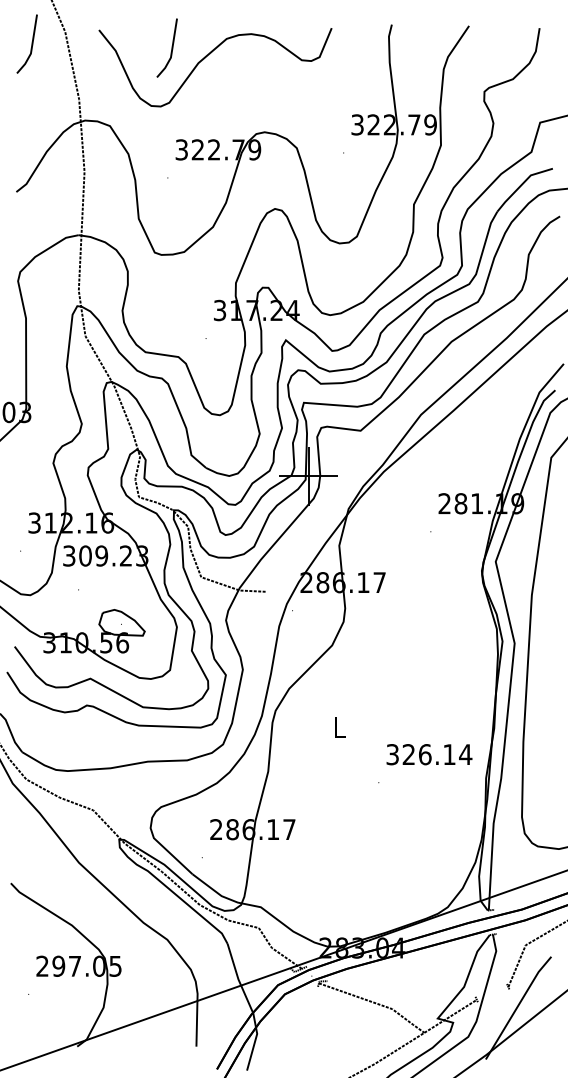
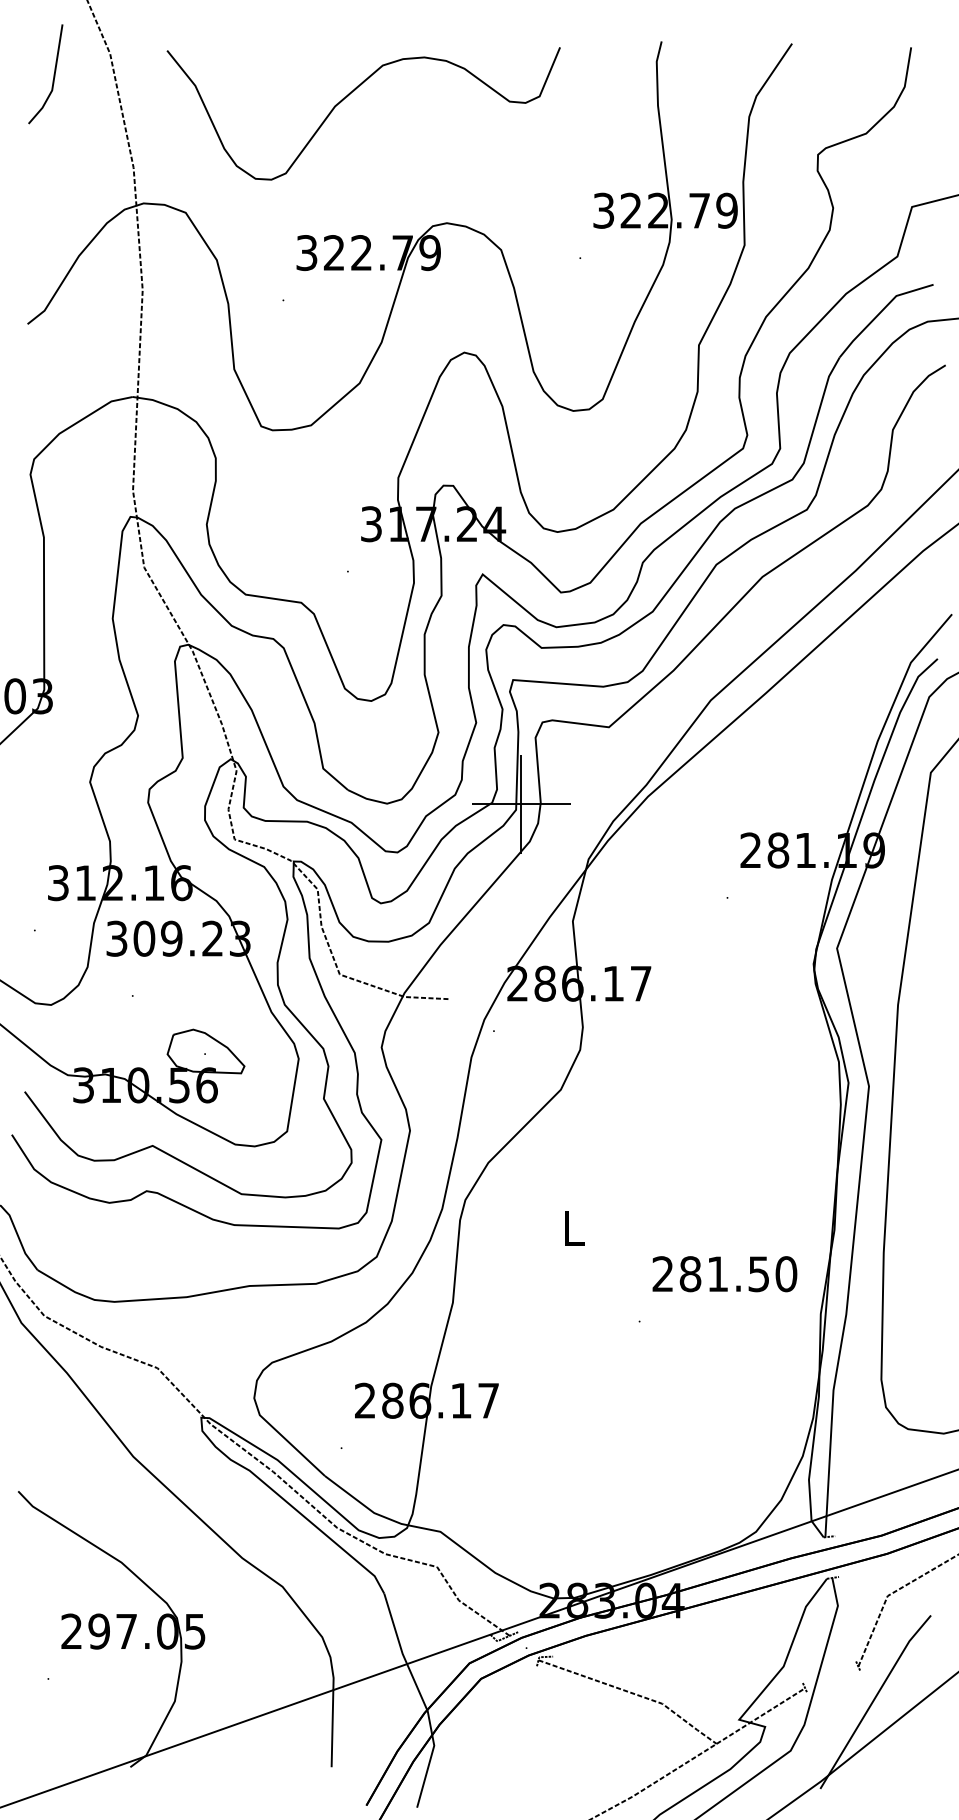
line: (171, 47) -> (289, 80), removed
text: (429, 754) -> (725, 1273), 326.14 -> 281.50

